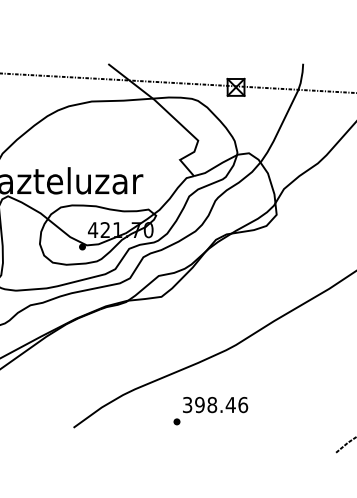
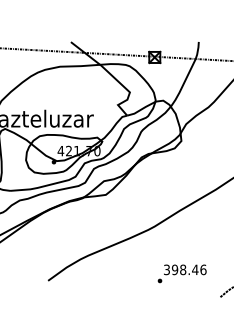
text: (209, 410) -> (181, 273), moved

